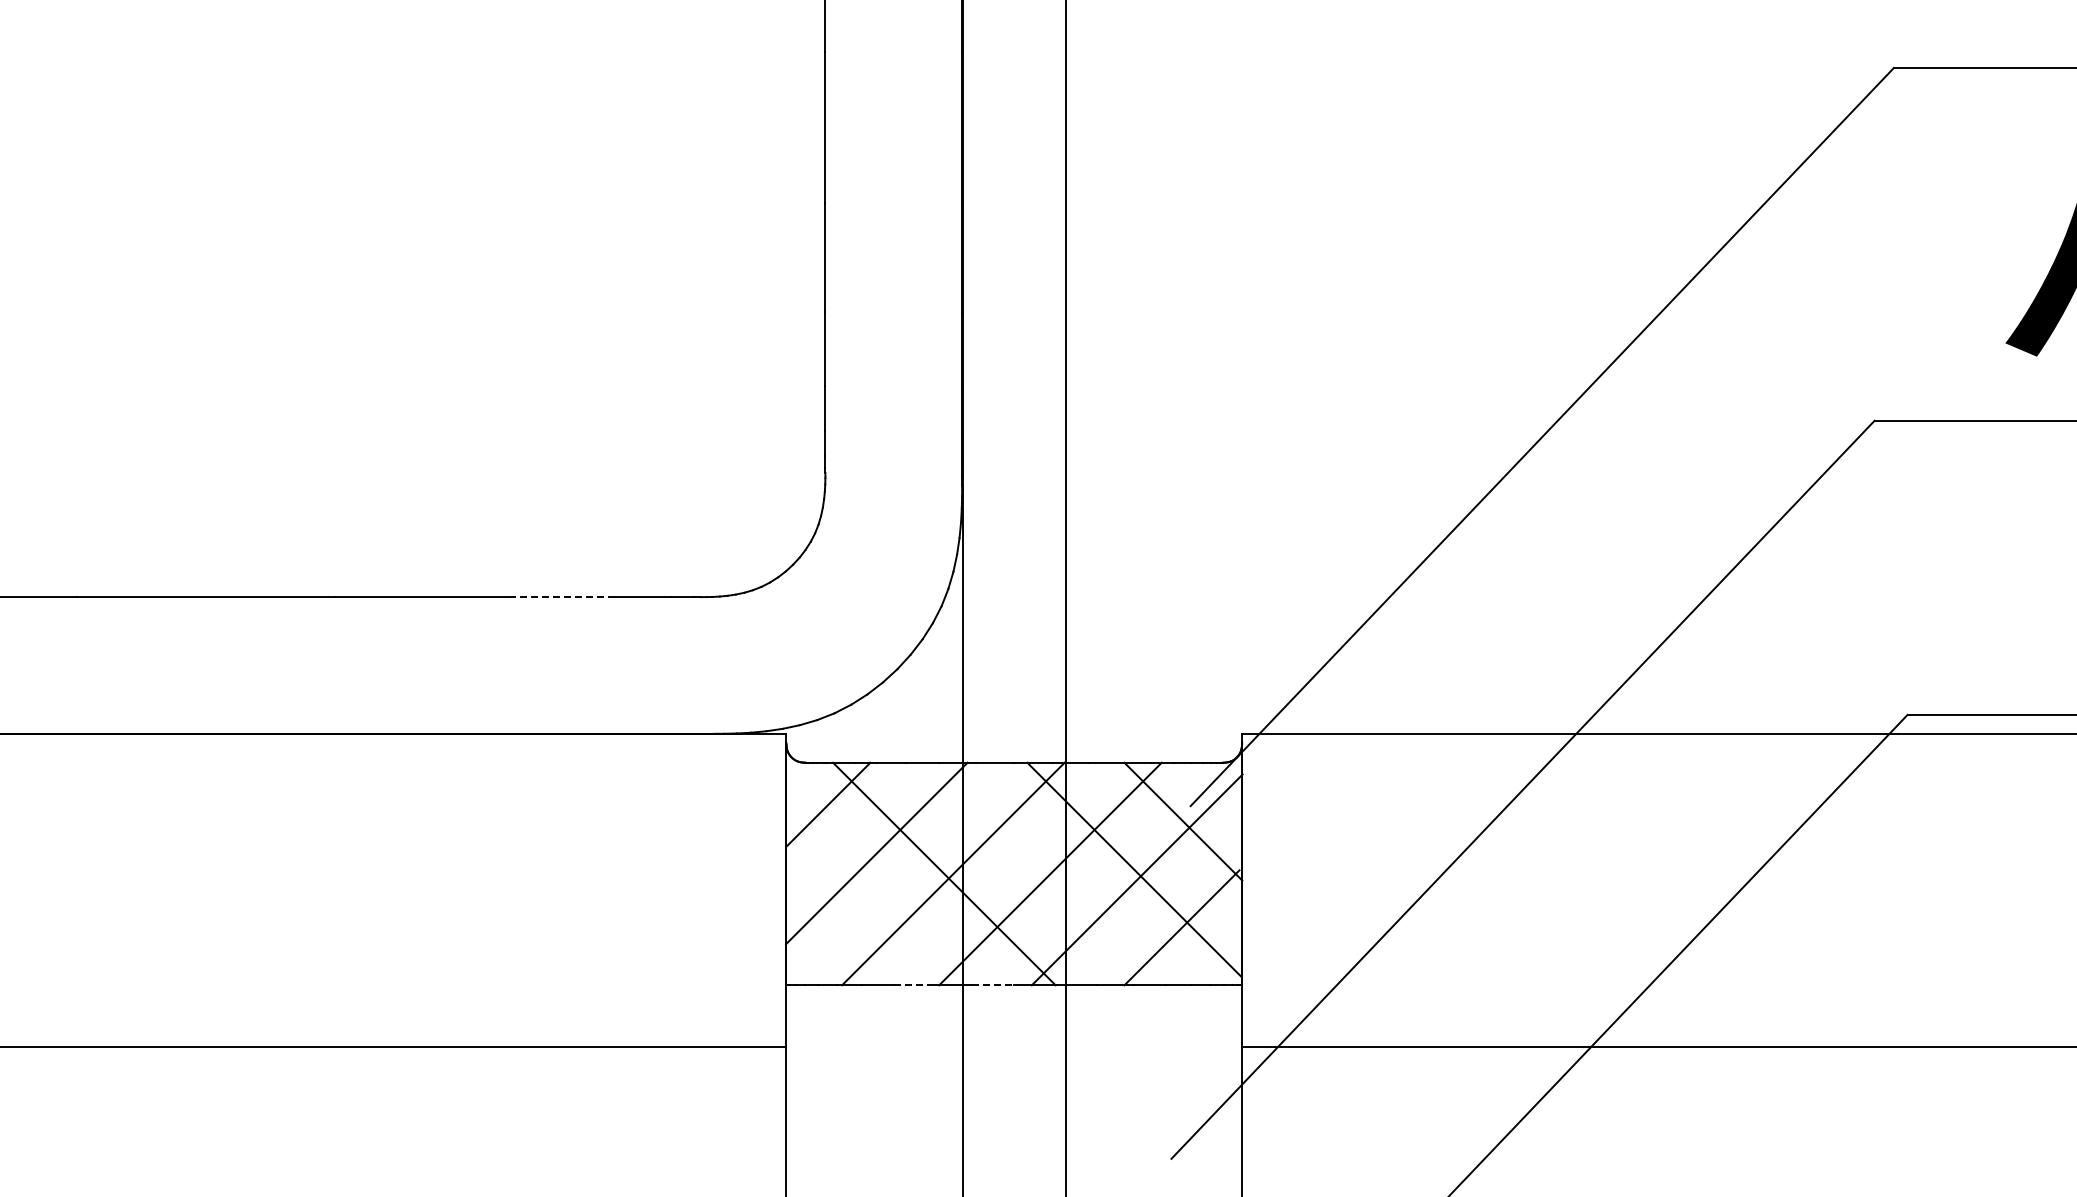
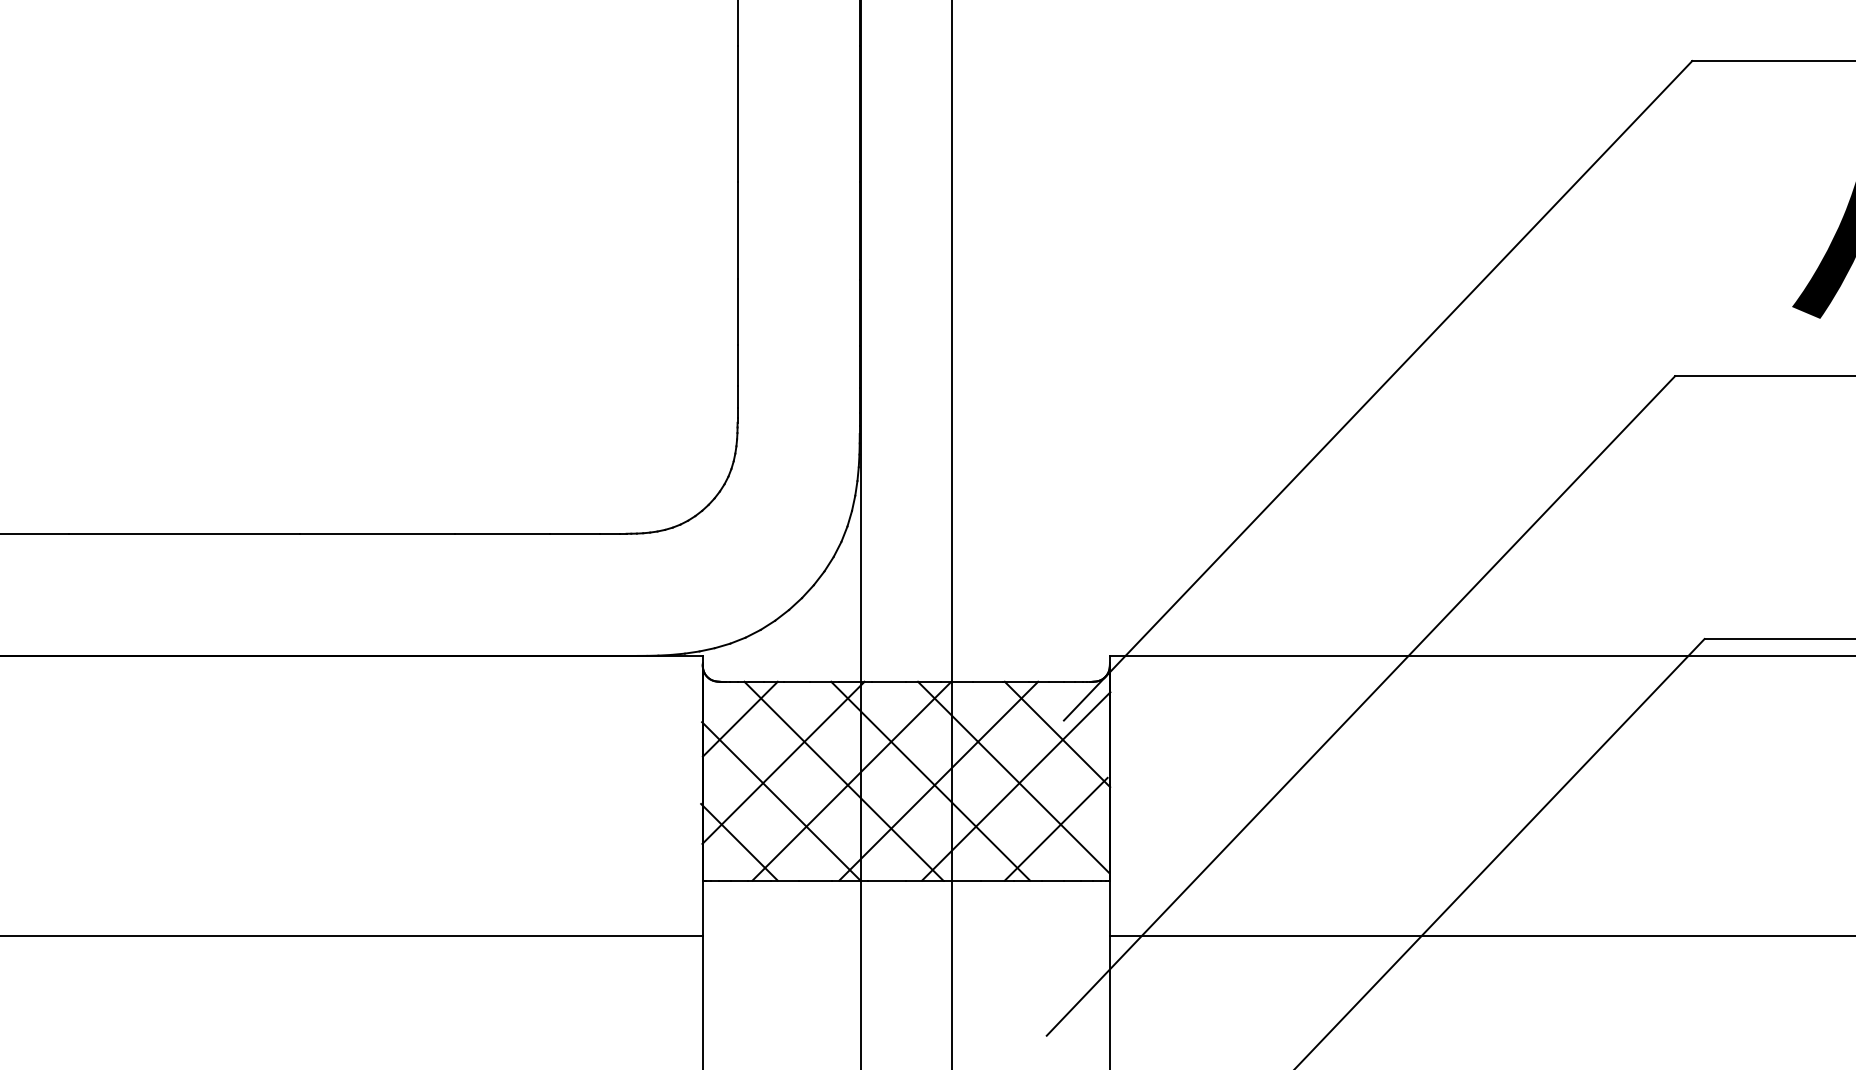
line: (561, 597) -> (501, 534), dashed -> solid
line: (1041, 873) -> (930, 780), added
line: (874, 896) -> (781, 801), added
line: (827, 942) -> (739, 842), added
line: (912, 985) -> (815, 880), dashed -> solid
line: (993, 985) -> (887, 880), dashed -> solid

